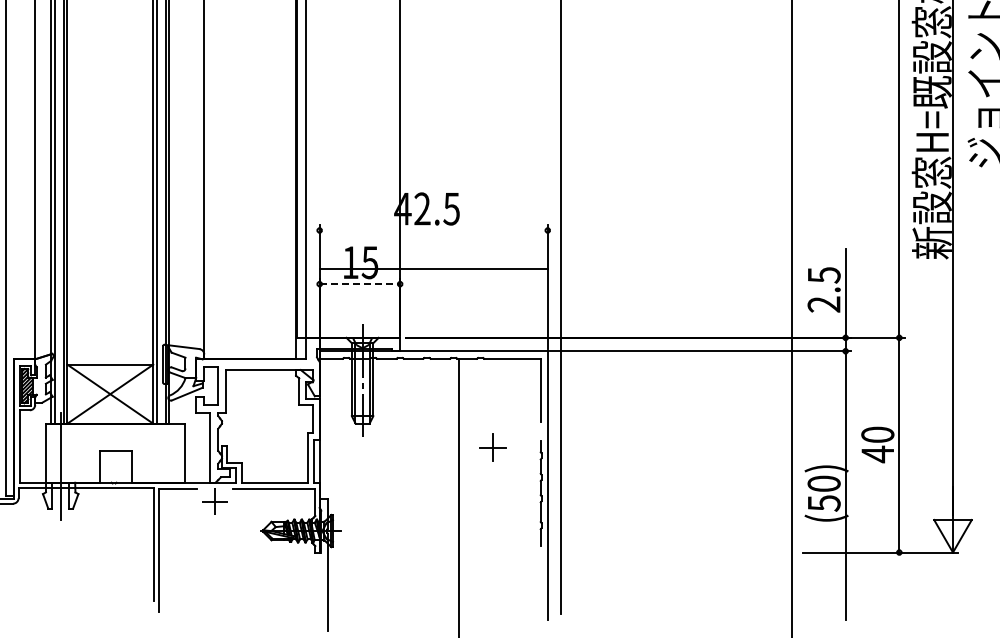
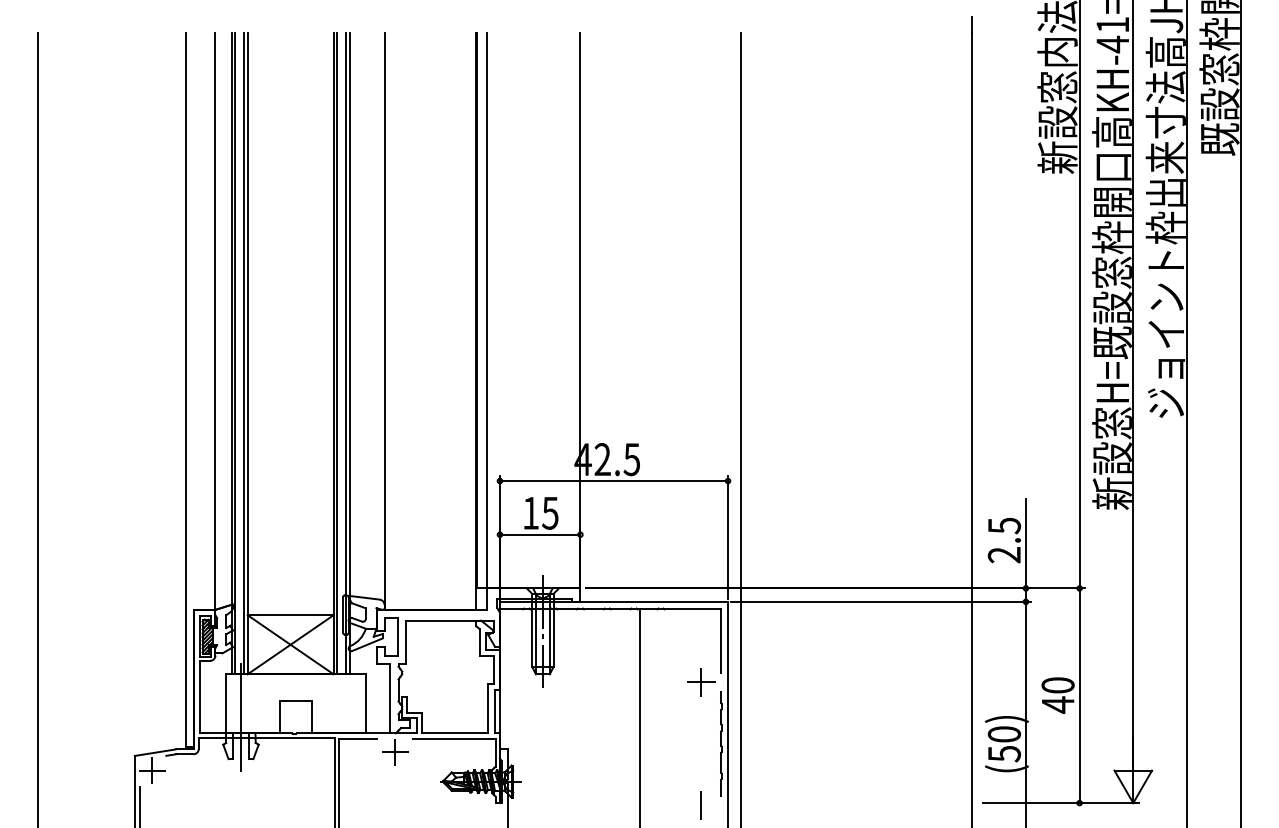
line: (433, 269) -> (613, 481), moved
line: (360, 283) -> (540, 534), dashed -> solid
part: (493, 447) -> (701, 682), moved
line: (521, 554) -> (701, 805), added

